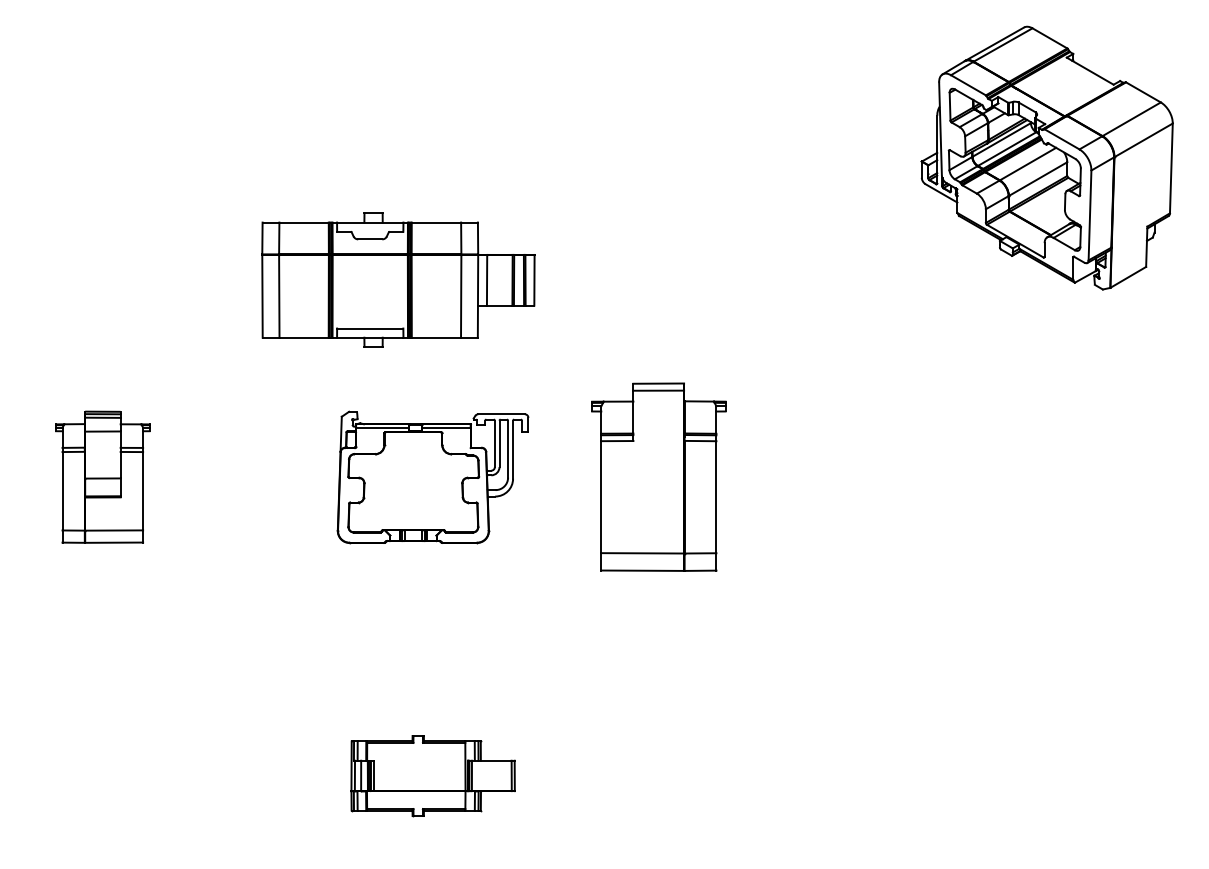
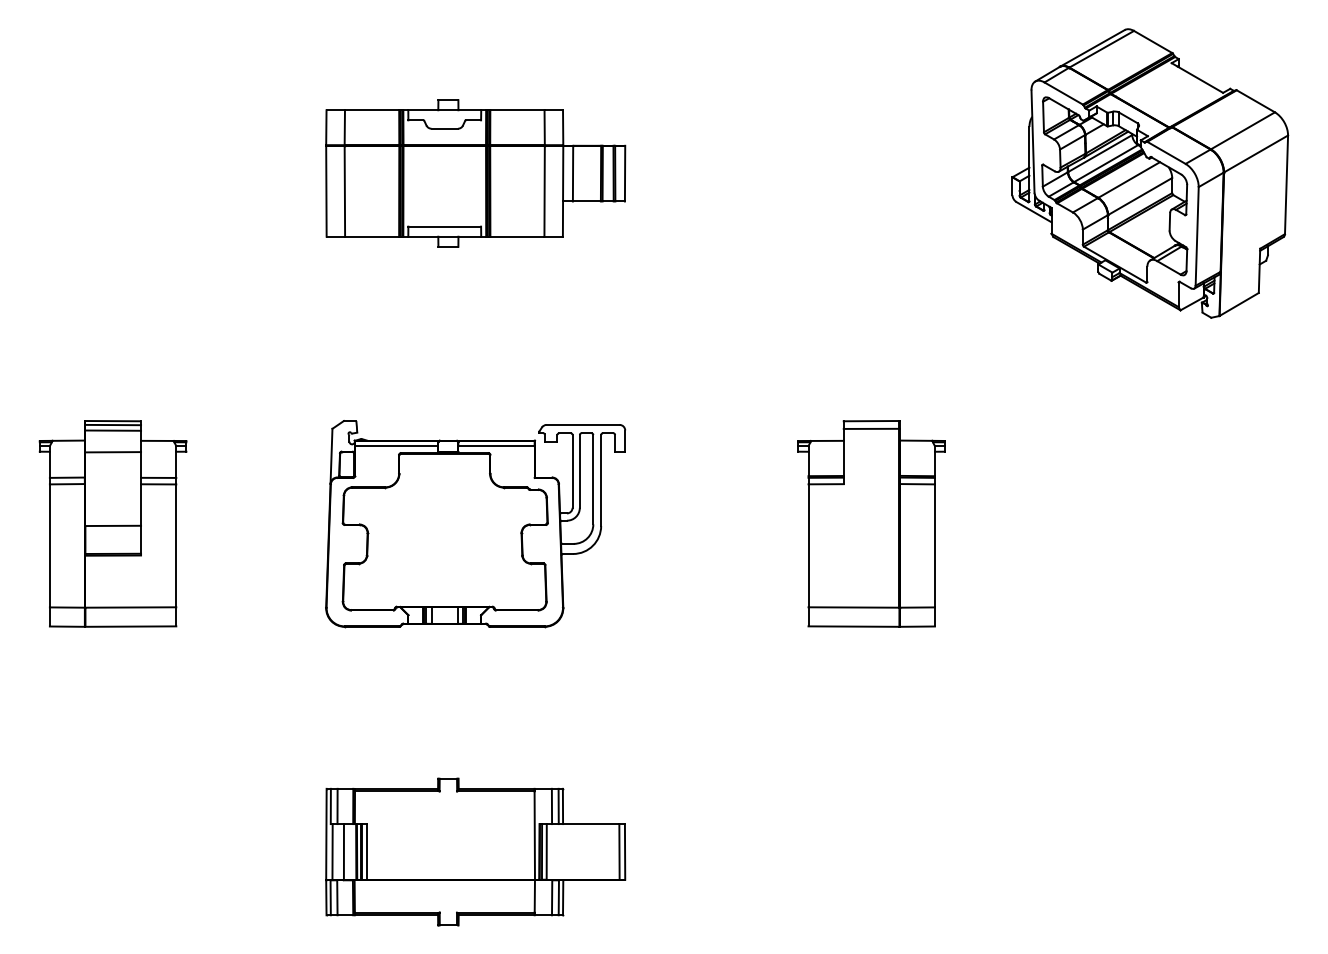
part: (398, 280) -> (475, 173), moved
part: (102, 476) -> (112, 523), size x1.43
part: (658, 476) -> (871, 523), moved
part: (432, 477) -> (475, 524), size x1.43
part: (432, 775) -> (475, 851), size x1.67

